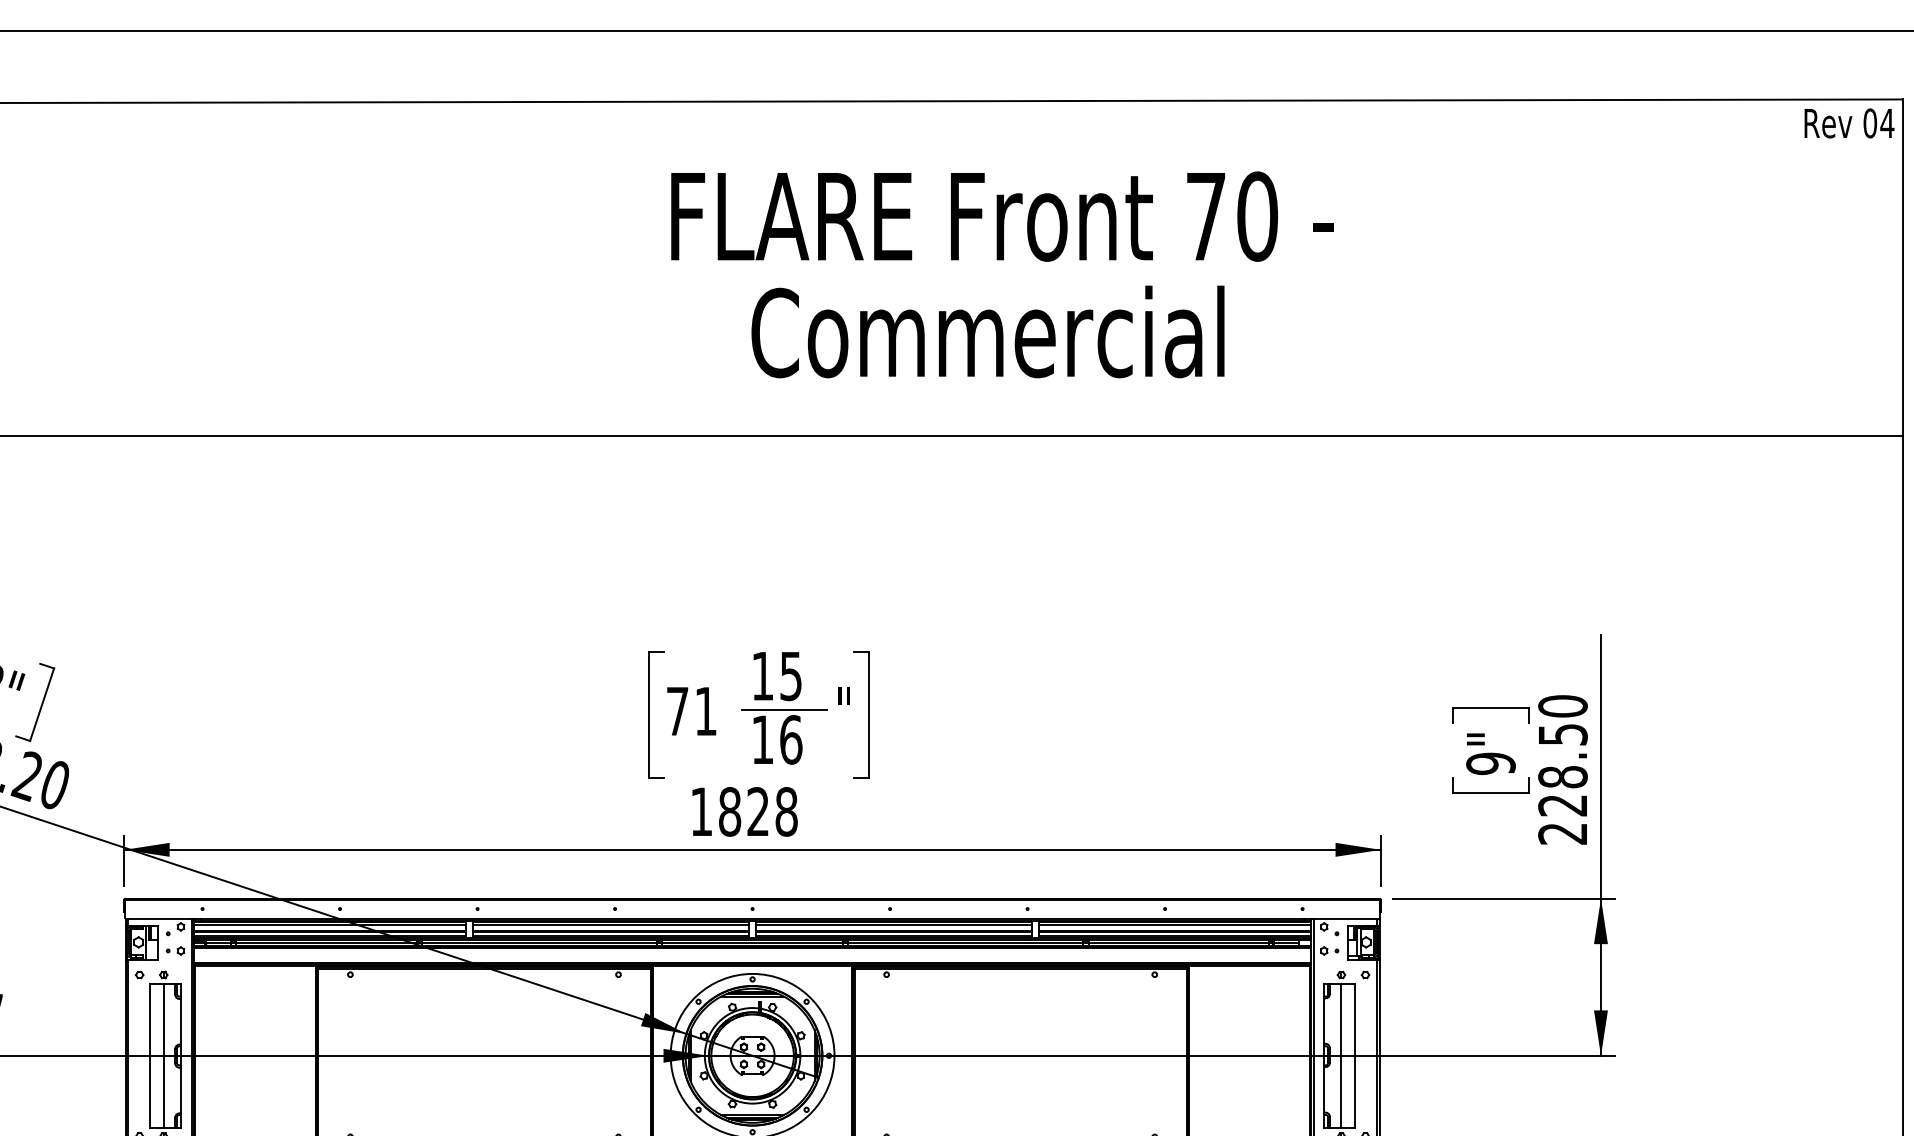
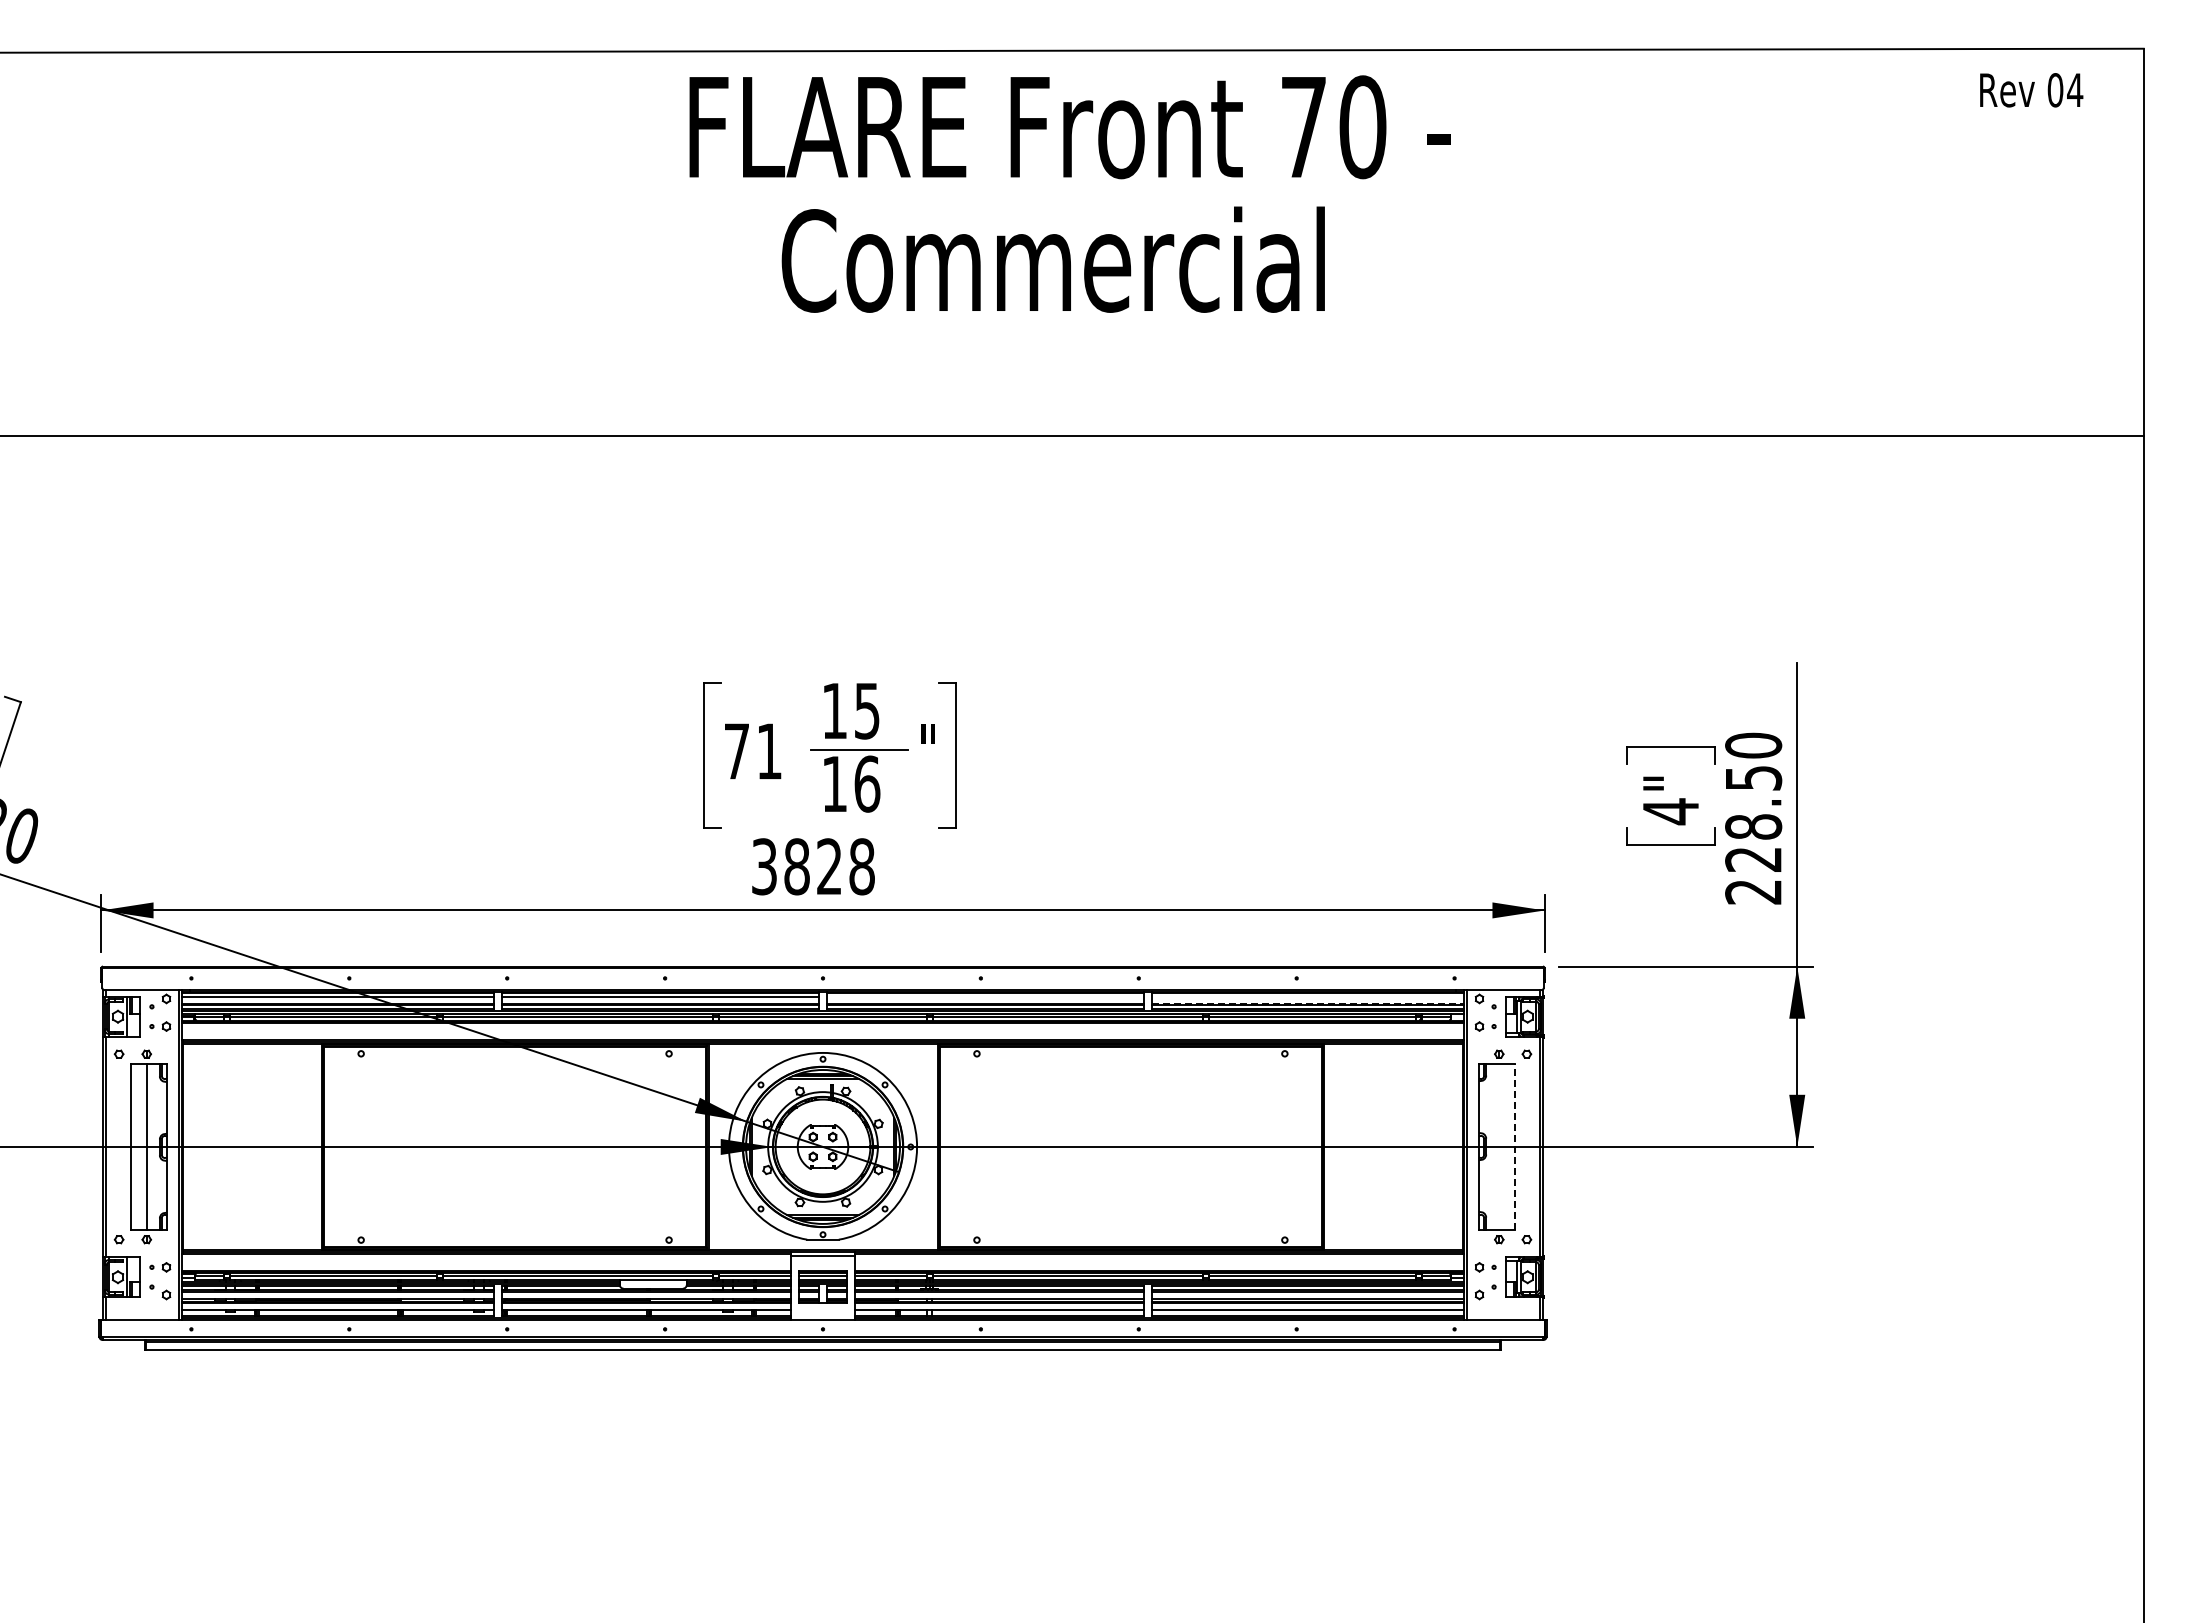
text: (1849, 123) -> (2031, 90), moved
text: (1002, 274) -> (1069, 193), moved
text: (1490, 763) -> (1670, 811), 9" -> 4"
text: (701, 811) -> (764, 866), 1828 -> 3828
line: (894, 924) -> (985, 996), removed
line: (1175, 924) -> (1308, 996), removed
line: (1175, 930) -> (1308, 1003), solid -> dashed
line: (1340, 1055) -> (1498, 1146), removed
line: (1354, 1055) -> (1514, 1146), solid -> dashed

